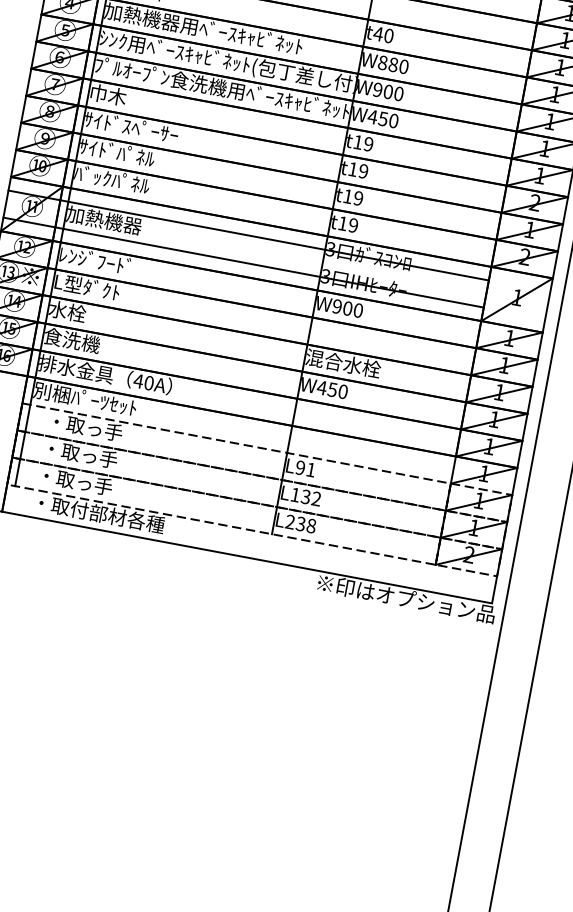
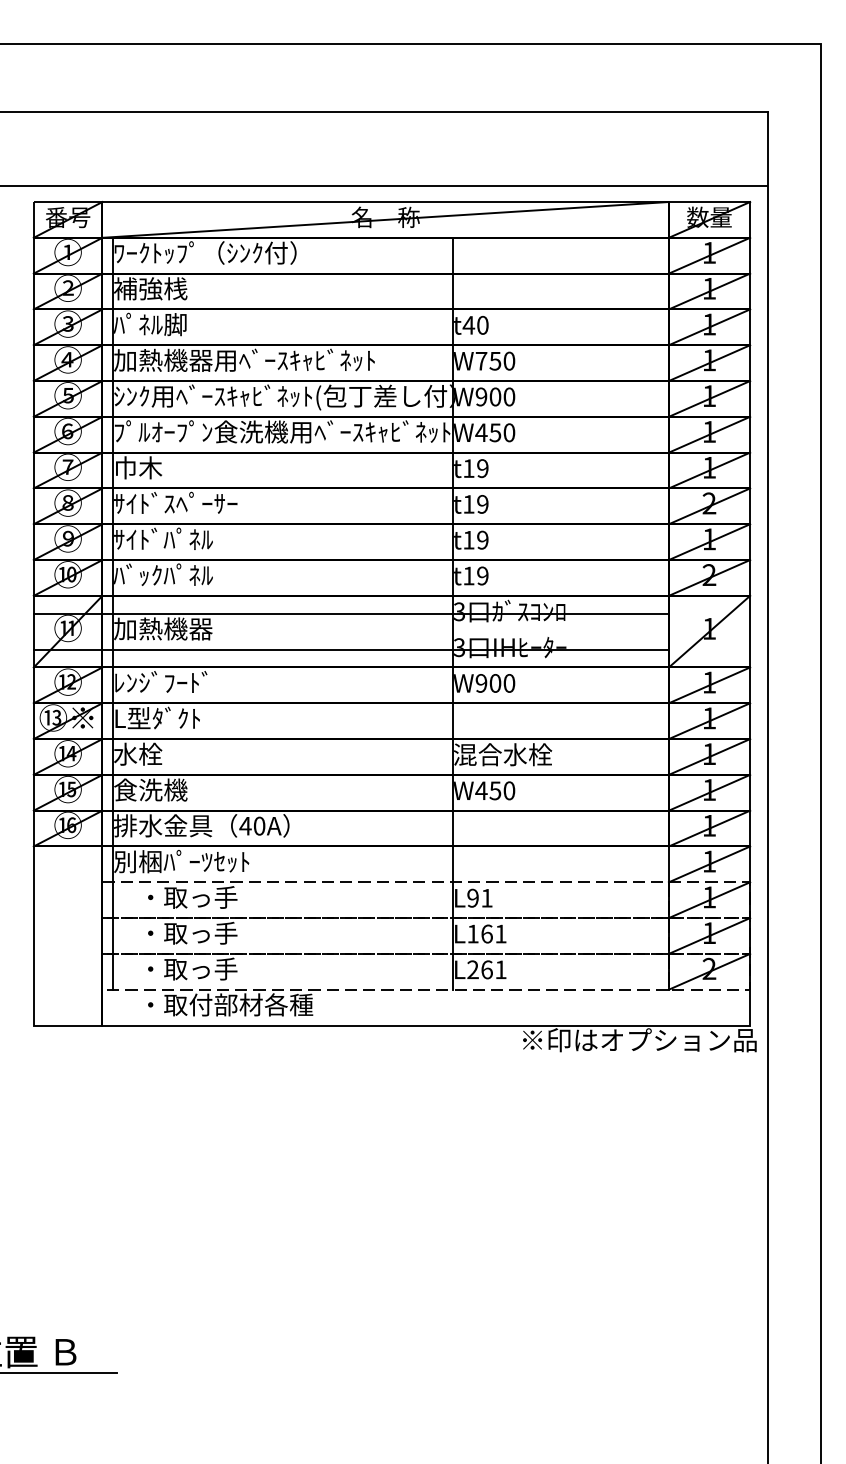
text: (388, 63) -> (488, 360), W880 -> W750
text: (310, 497) -> (493, 933), L132 -> L161
text: (305, 524) -> (493, 969), L238 -> L261

